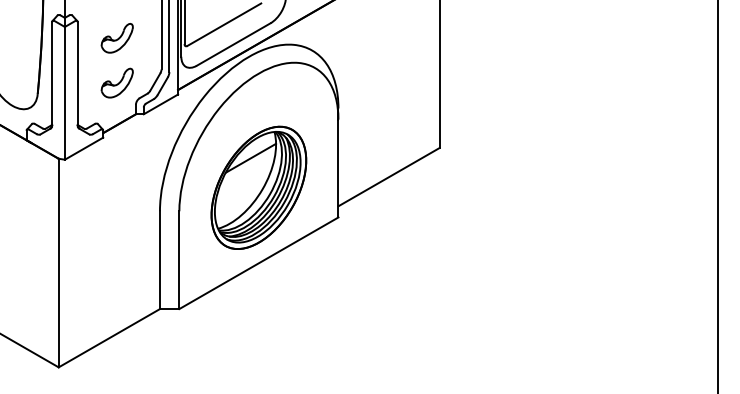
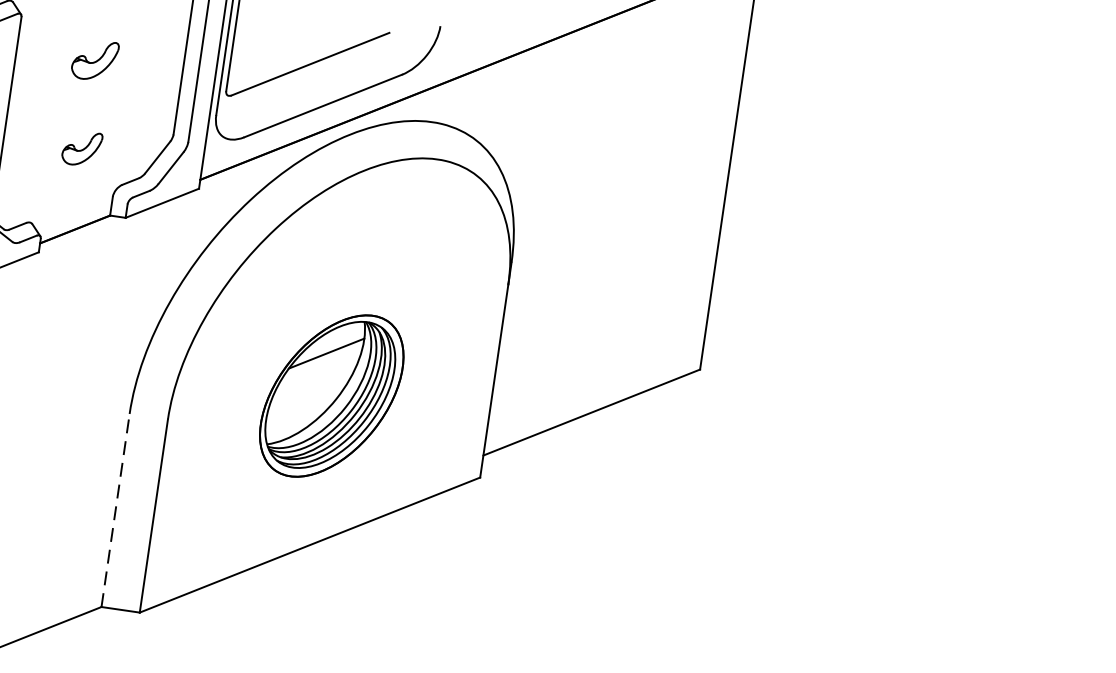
part: (116, 38) -> (93, 60), size x0.7
part: (116, 82) -> (80, 147), size x0.6
part: (258, 187) -> (331, 395), size x0.7
line: (159, 260) -> (114, 510), solid -> dashed

